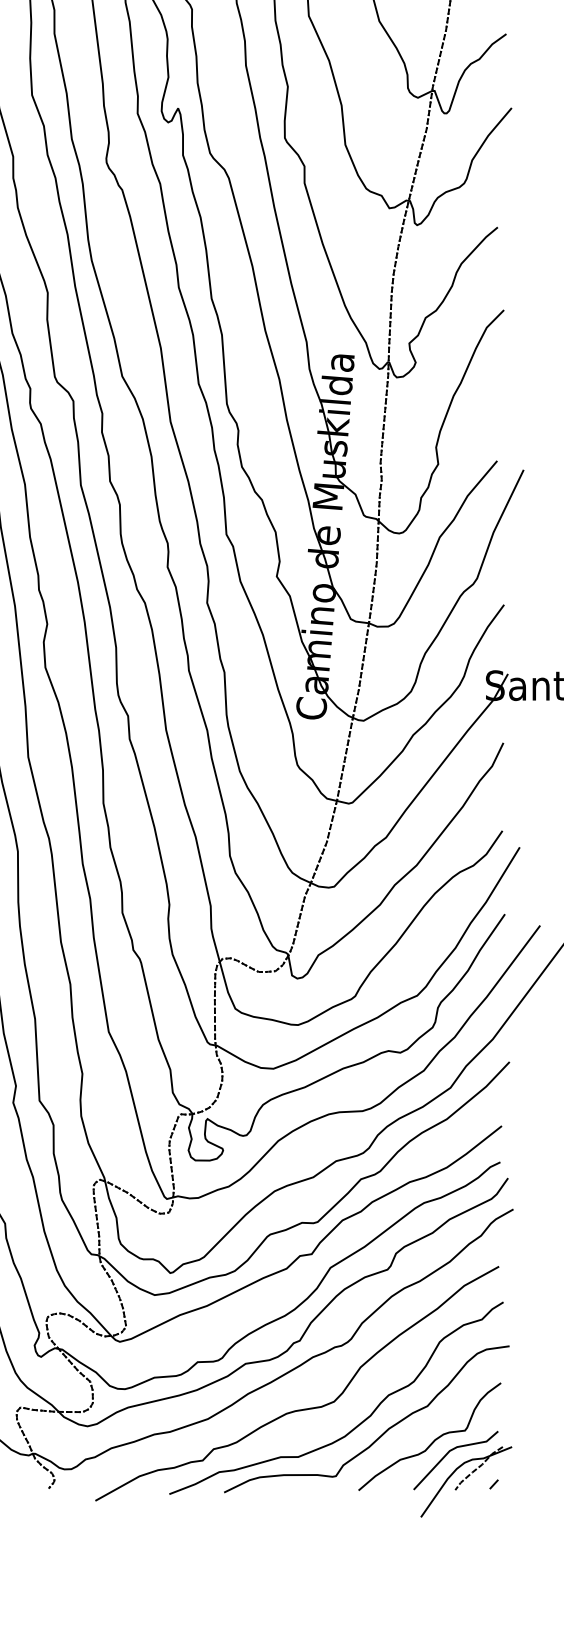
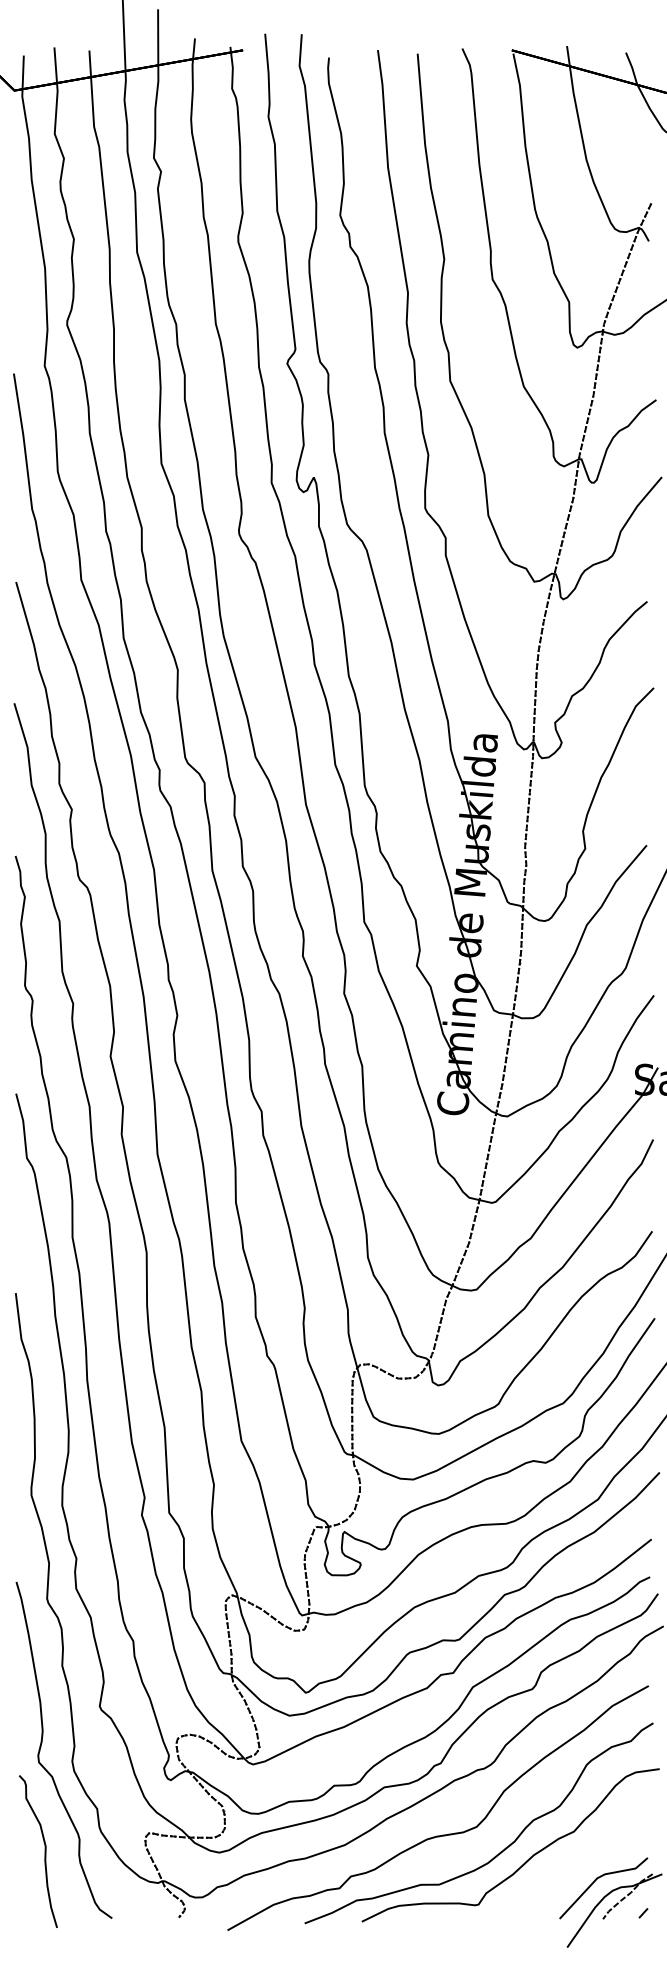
curve: (433, 1440) -> (580, 1867), removed

